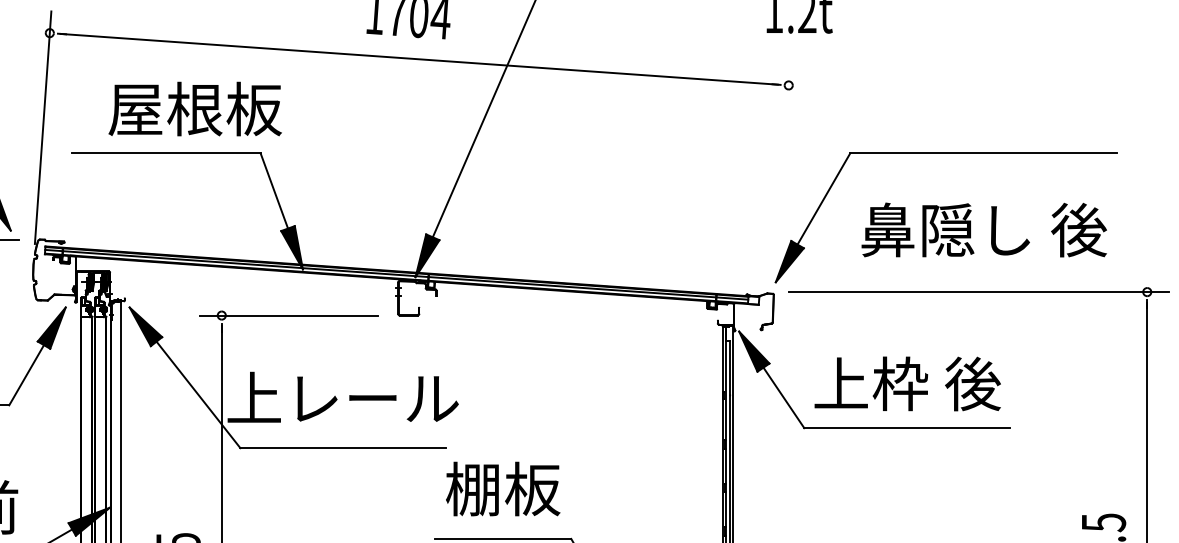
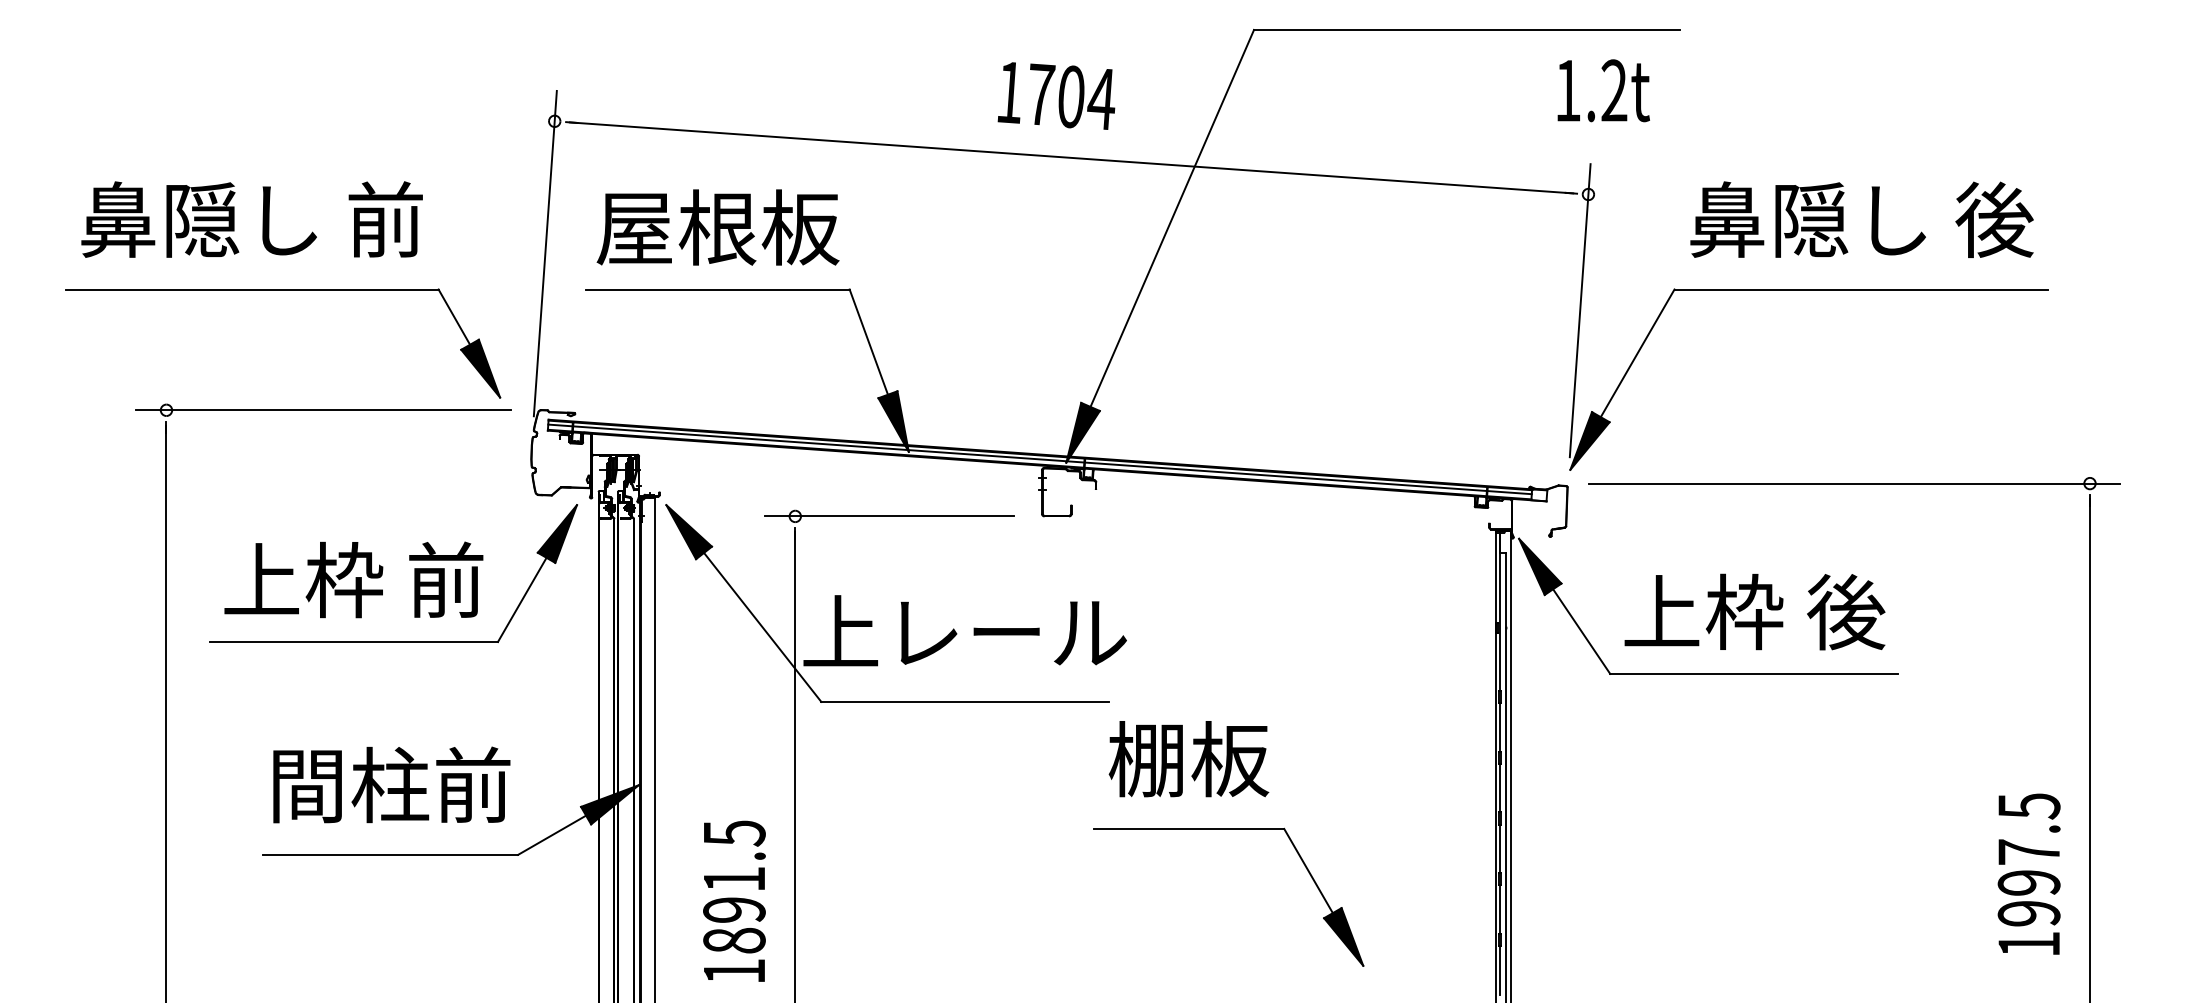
text: (194, 109) -> (717, 227), moved
line: (782, 168) -> (1579, 310), added
text: (983, 229) -> (1861, 219), moved

